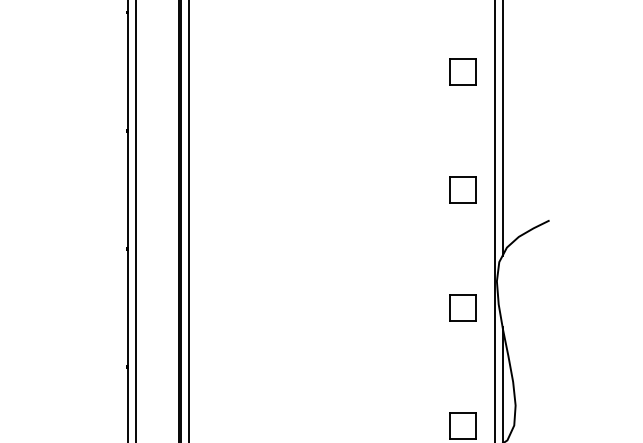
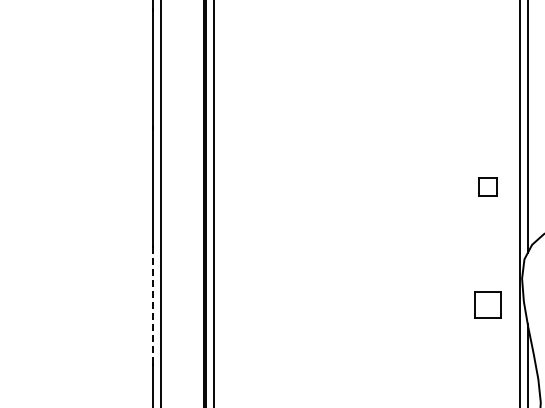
part: (462, 71) -> (487, 68), removed
part: (462, 189) -> (487, 186), size x0.7
line: (127, 308) -> (152, 305), solid -> dashed

